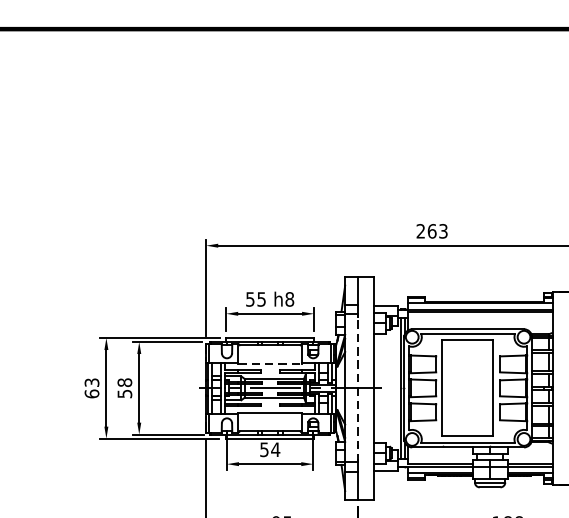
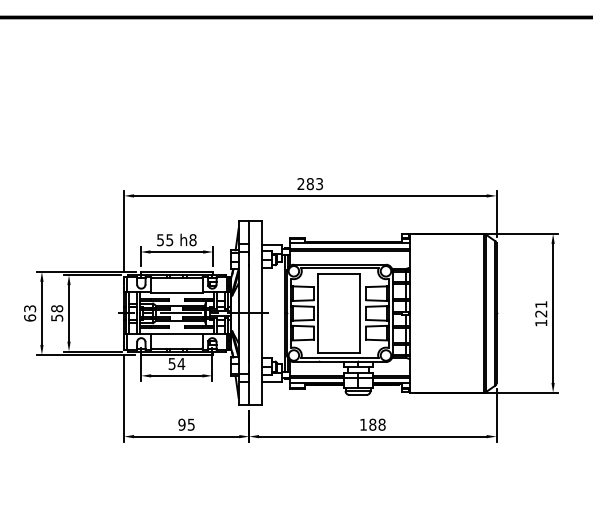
text: (431, 230) -> (309, 183), 263 -> 283
line: (270, 364) -> (177, 293), dashed -> solid
line: (358, 387) -> (249, 312), dashed -> solid

